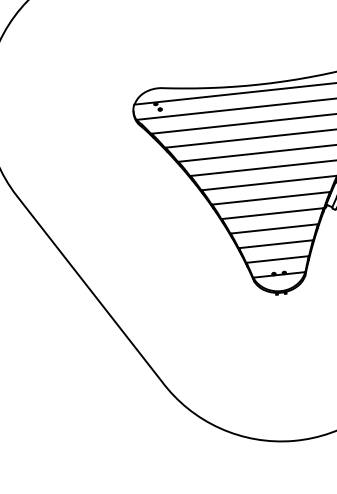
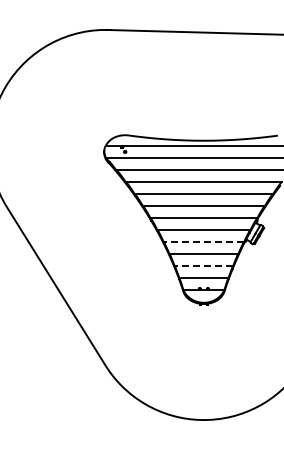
line: (272, 213) -> (203, 241), solid -> dashed
line: (275, 243) -> (203, 265), solid -> dashed

